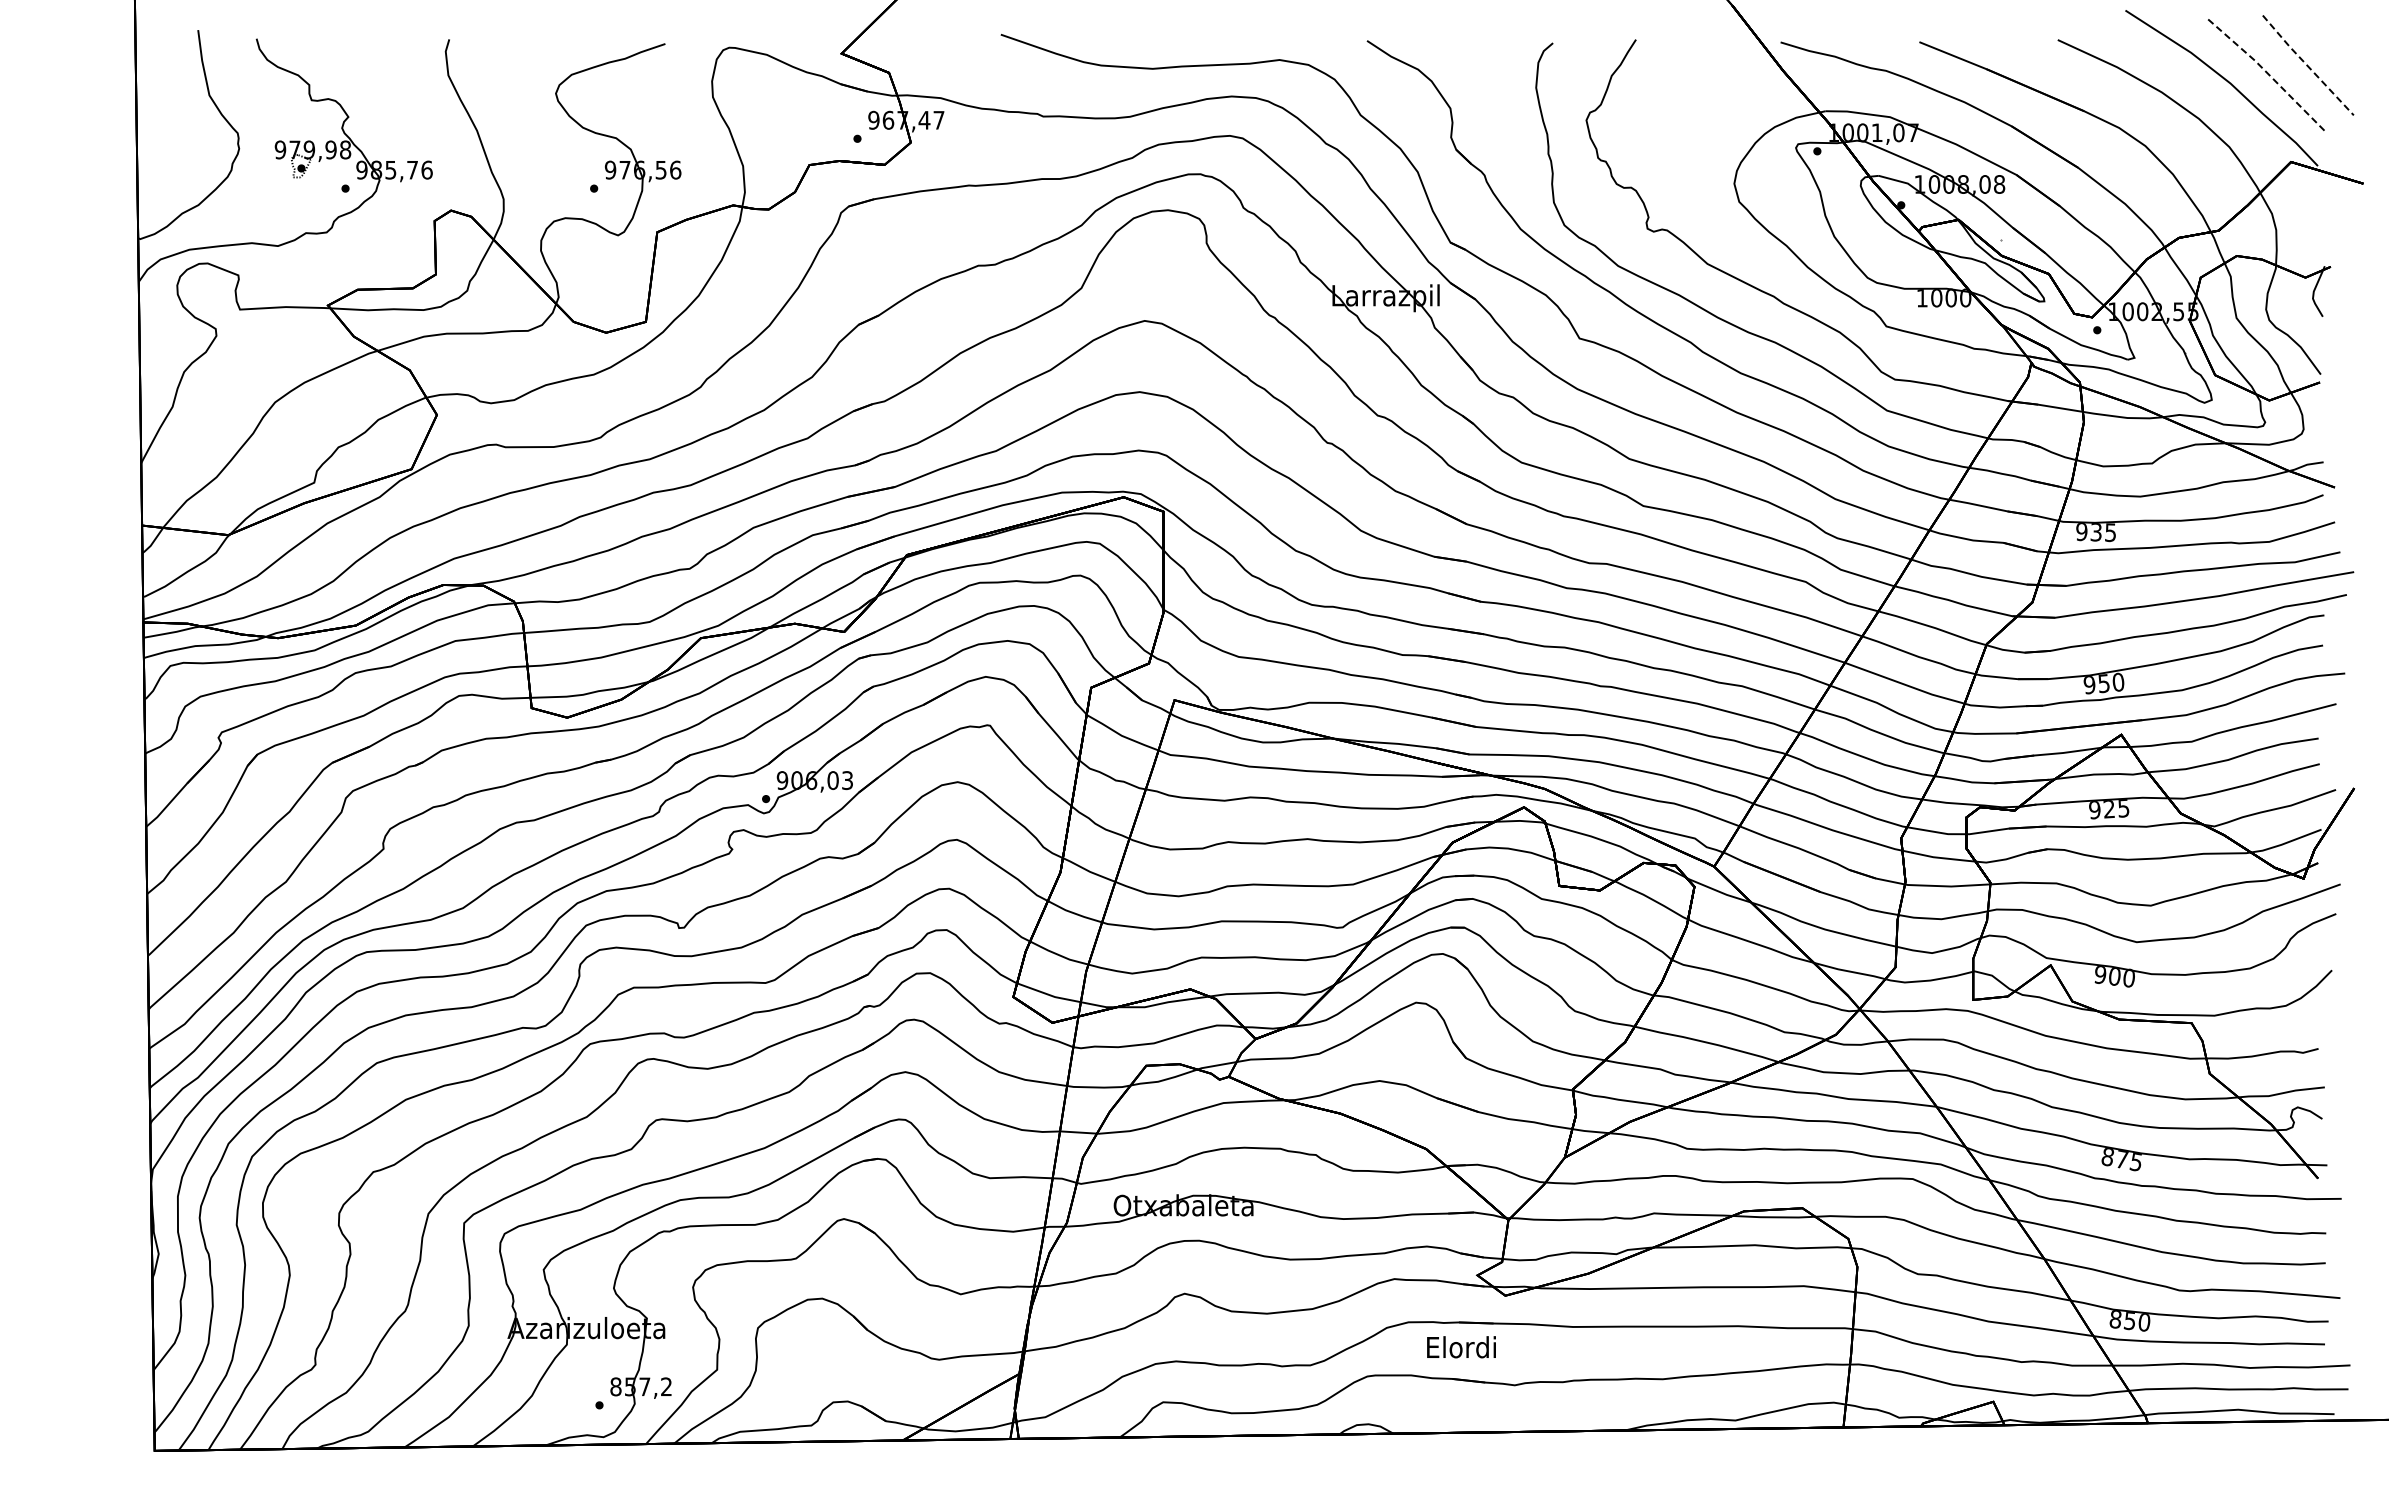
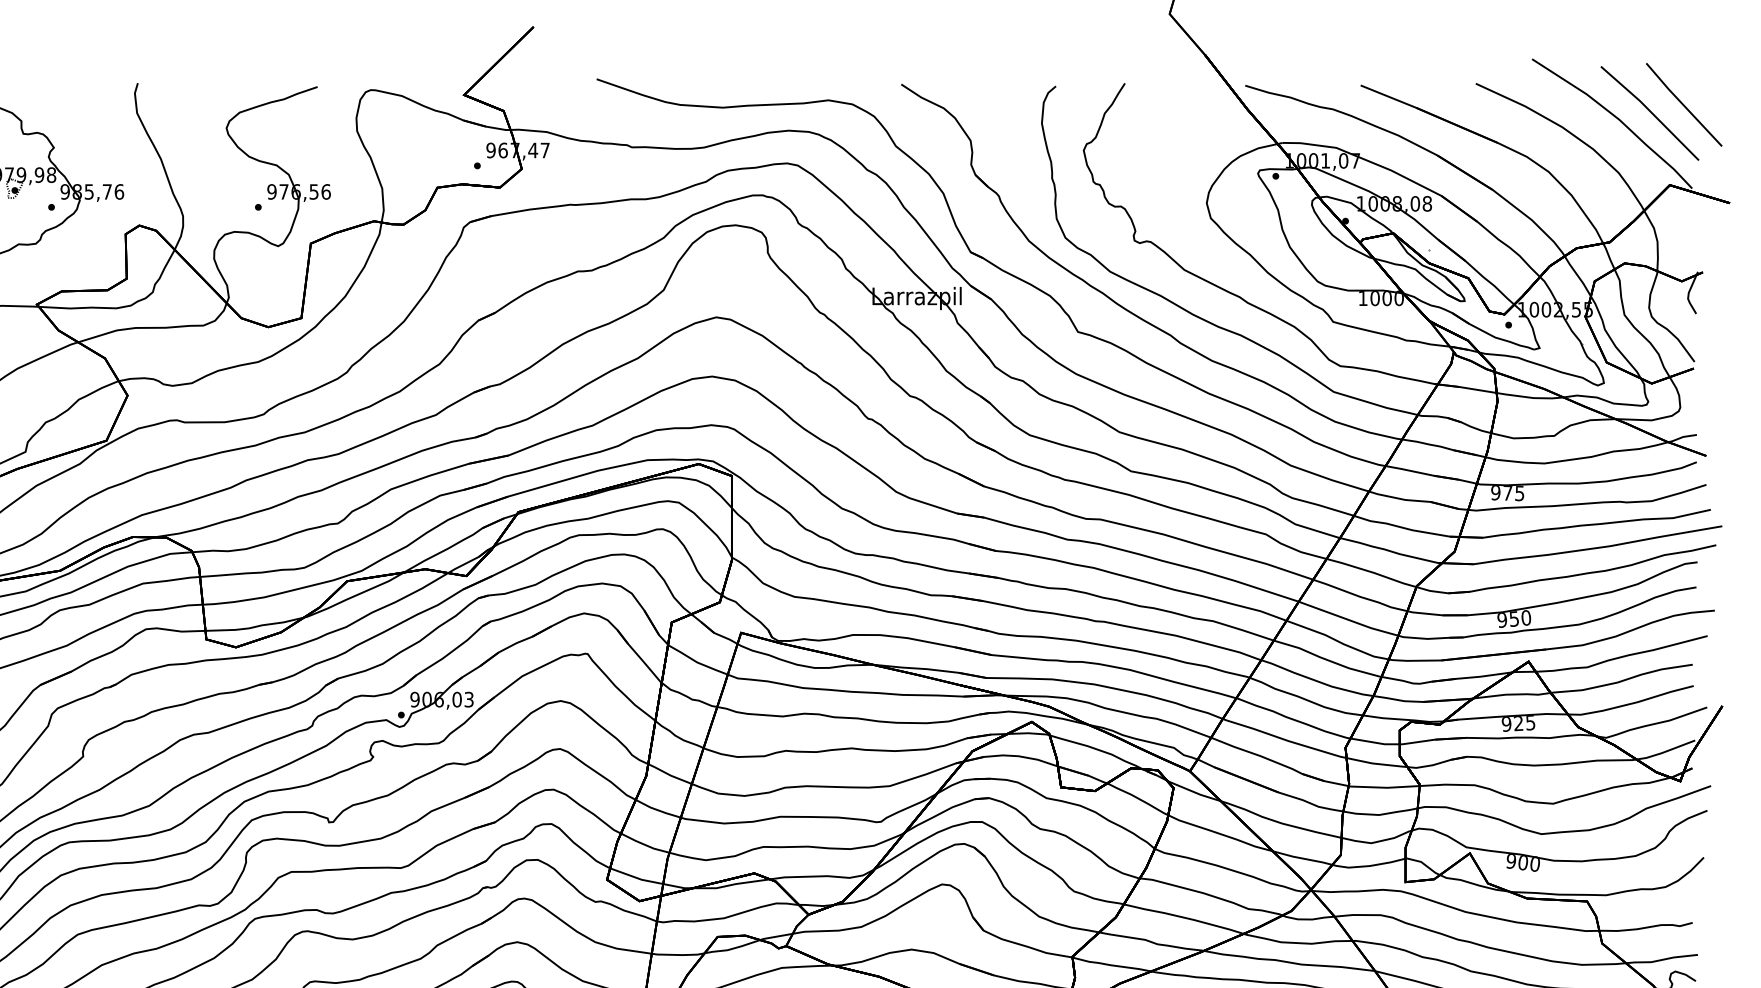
line: (2307, 65) -> (1683, 104), dashed -> solid
line: (2268, 74) -> (1651, 112), dashed -> solid
text: (2095, 532) -> (1507, 493), 935 -> 975

